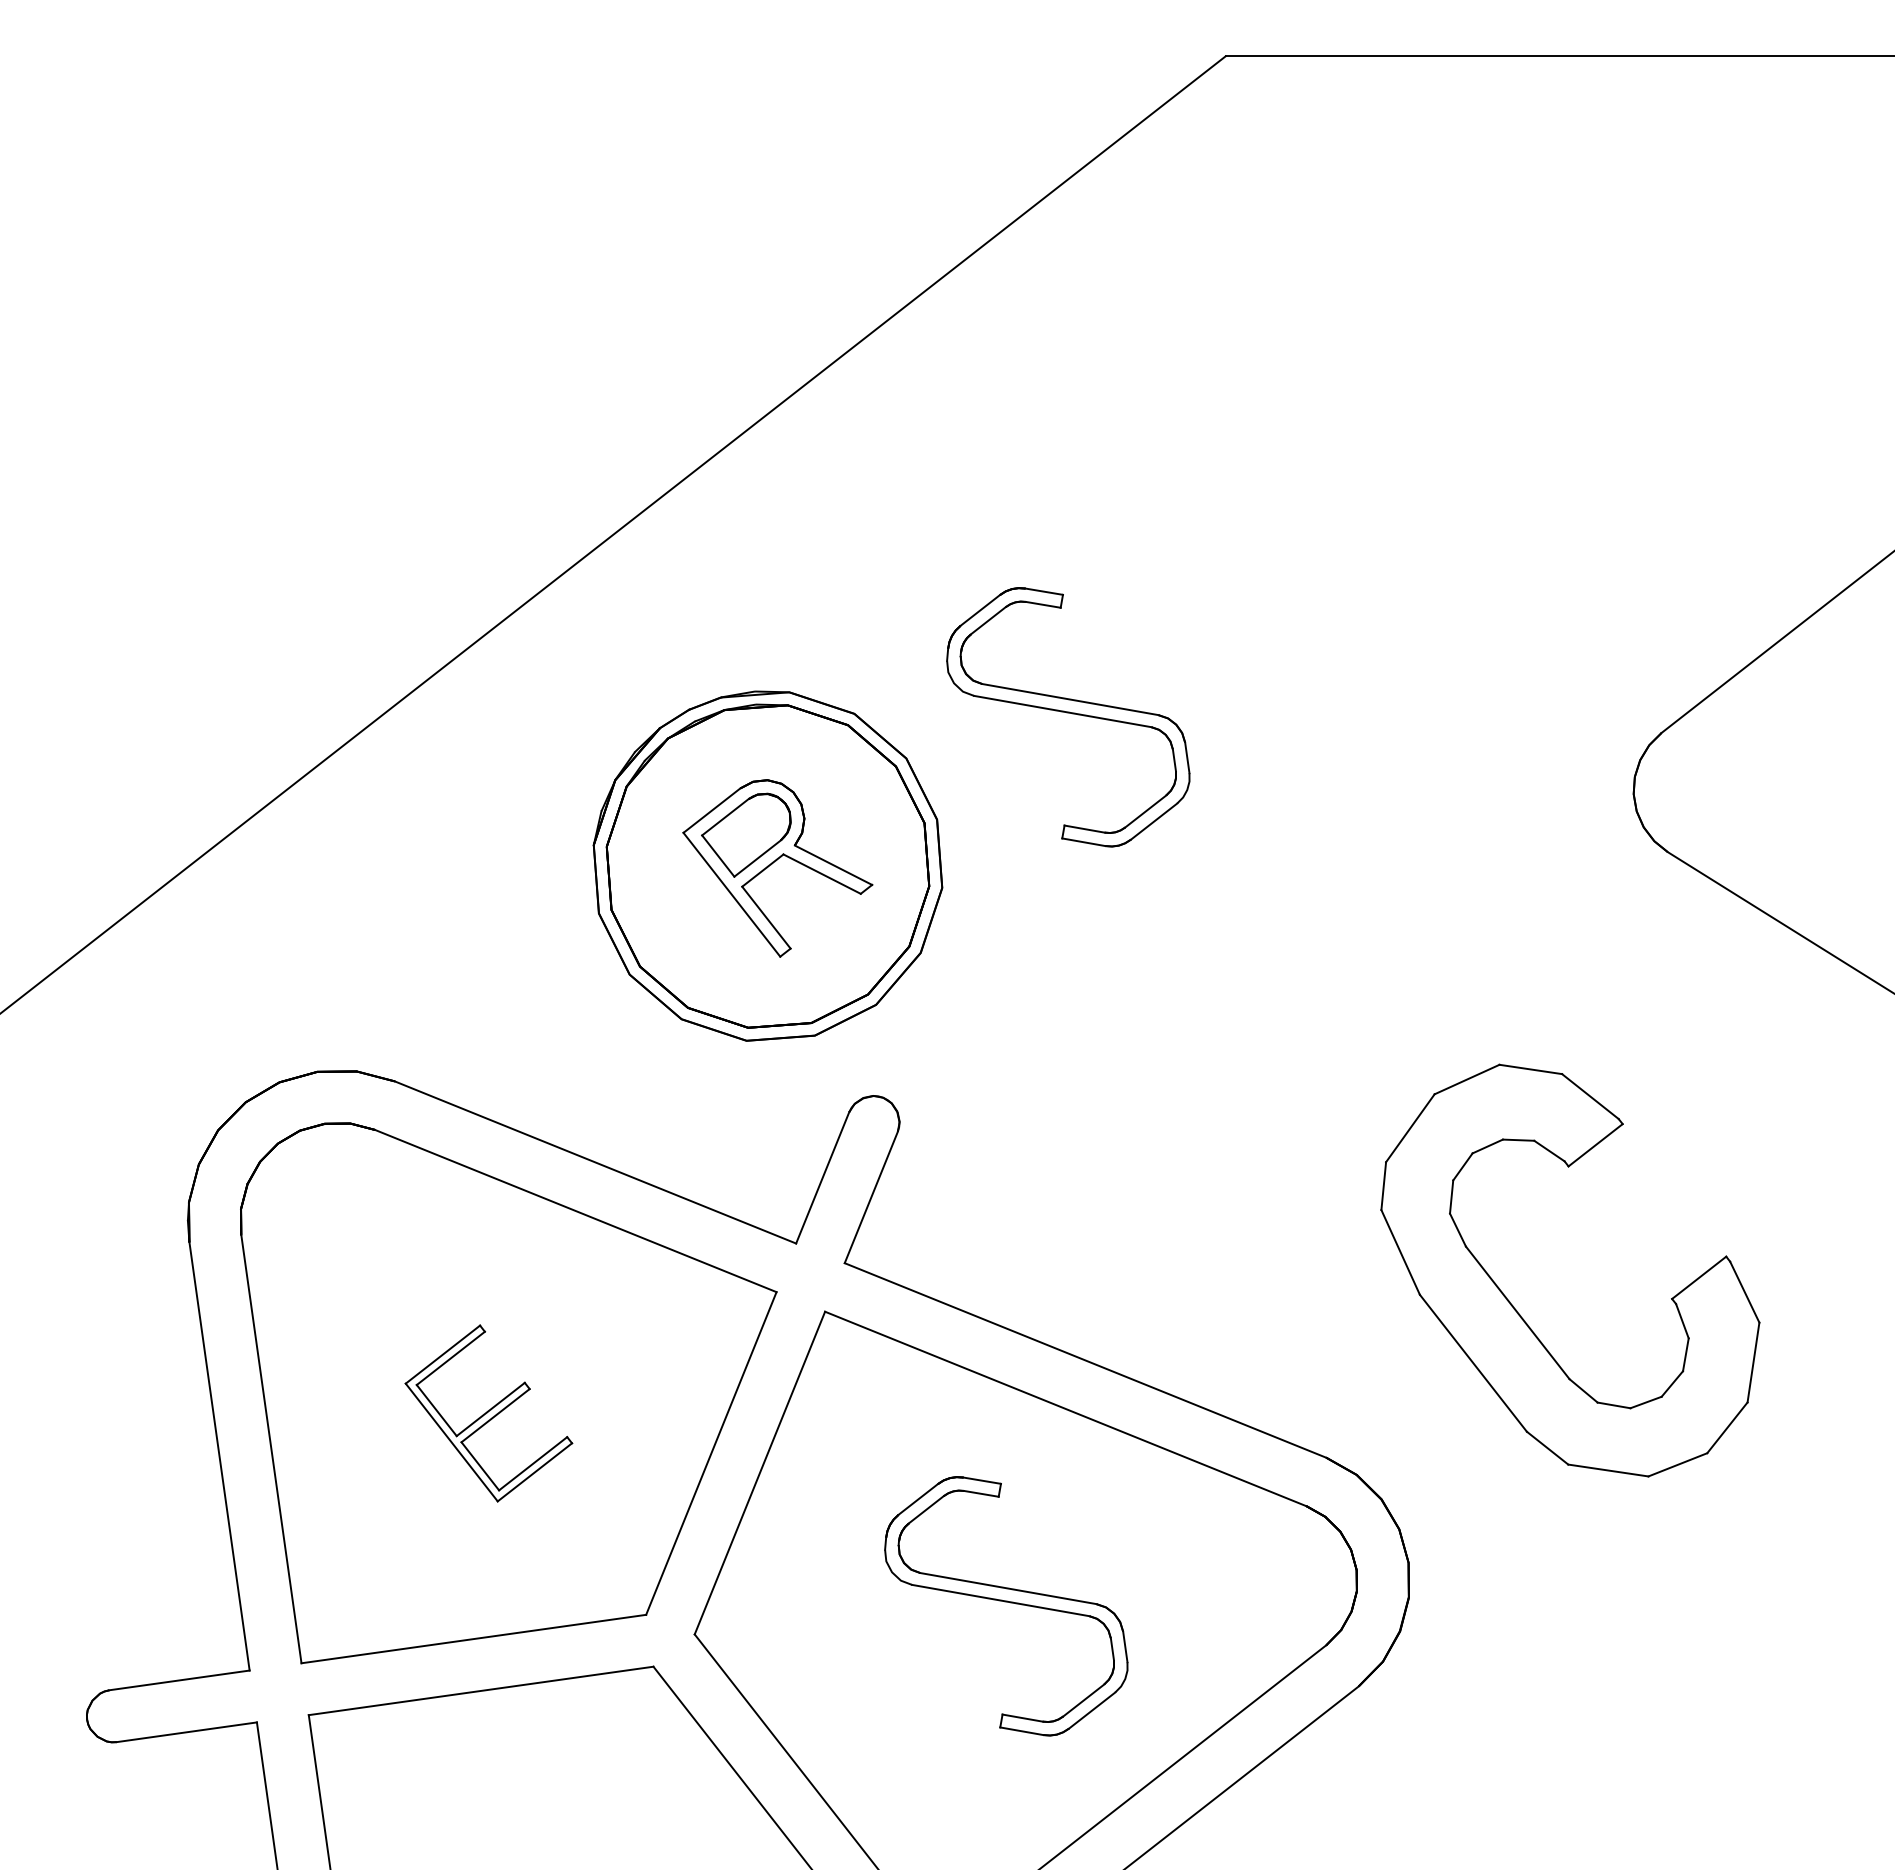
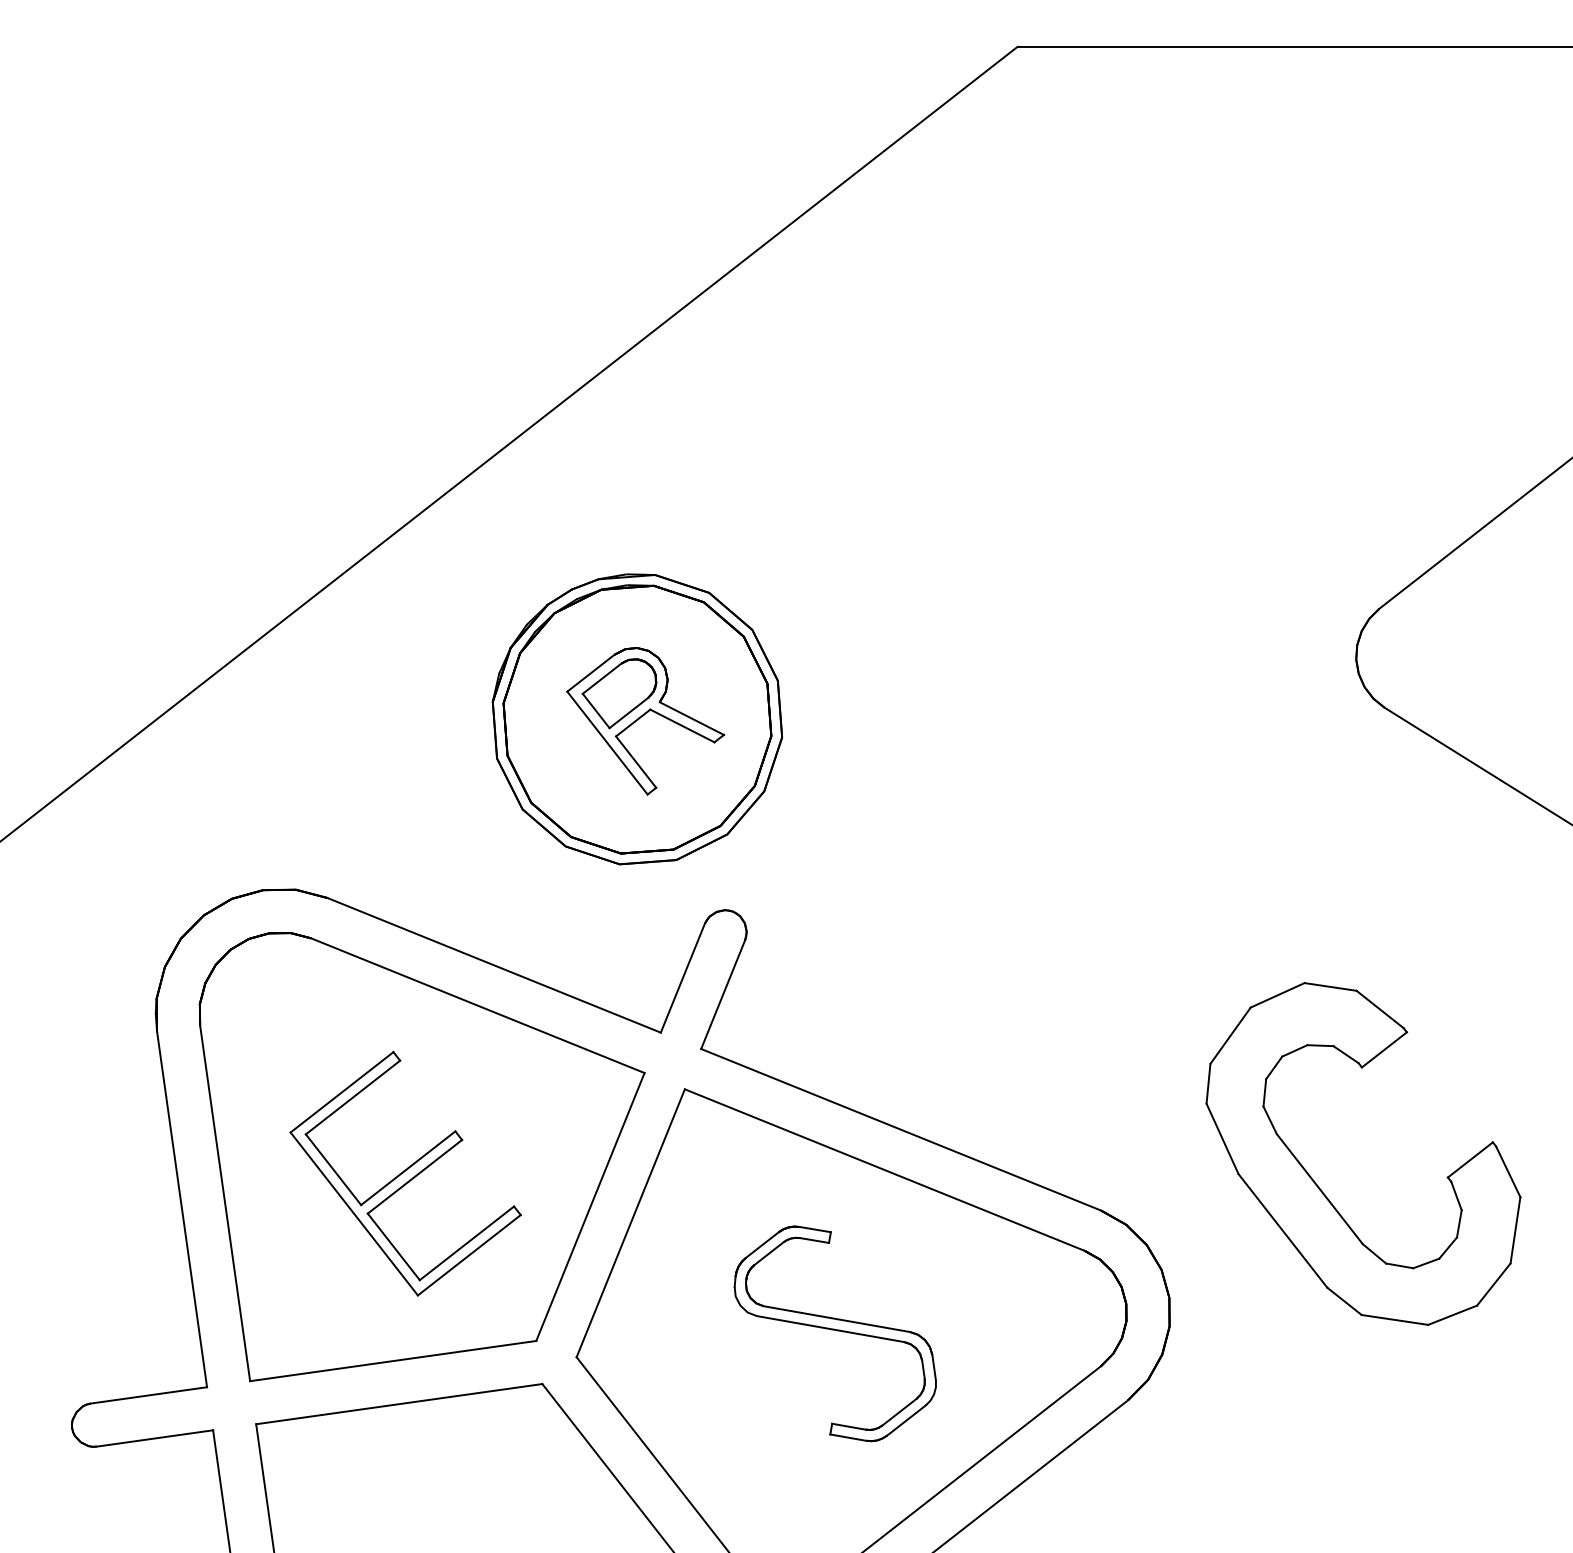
part: (1068, 717) -> (886, 595), removed
part: (1517, 1310) -> (1319, 1187), moved
part: (488, 1413) -> (405, 1173), size x1.67

